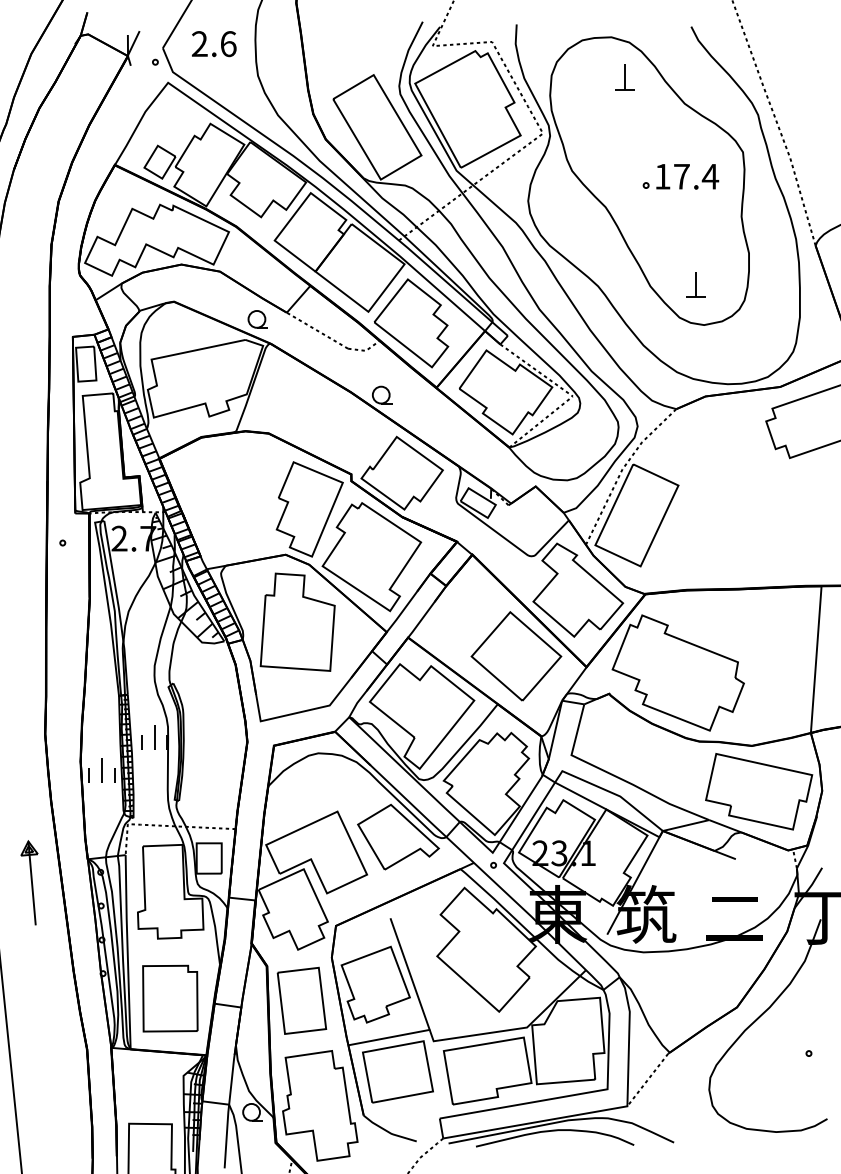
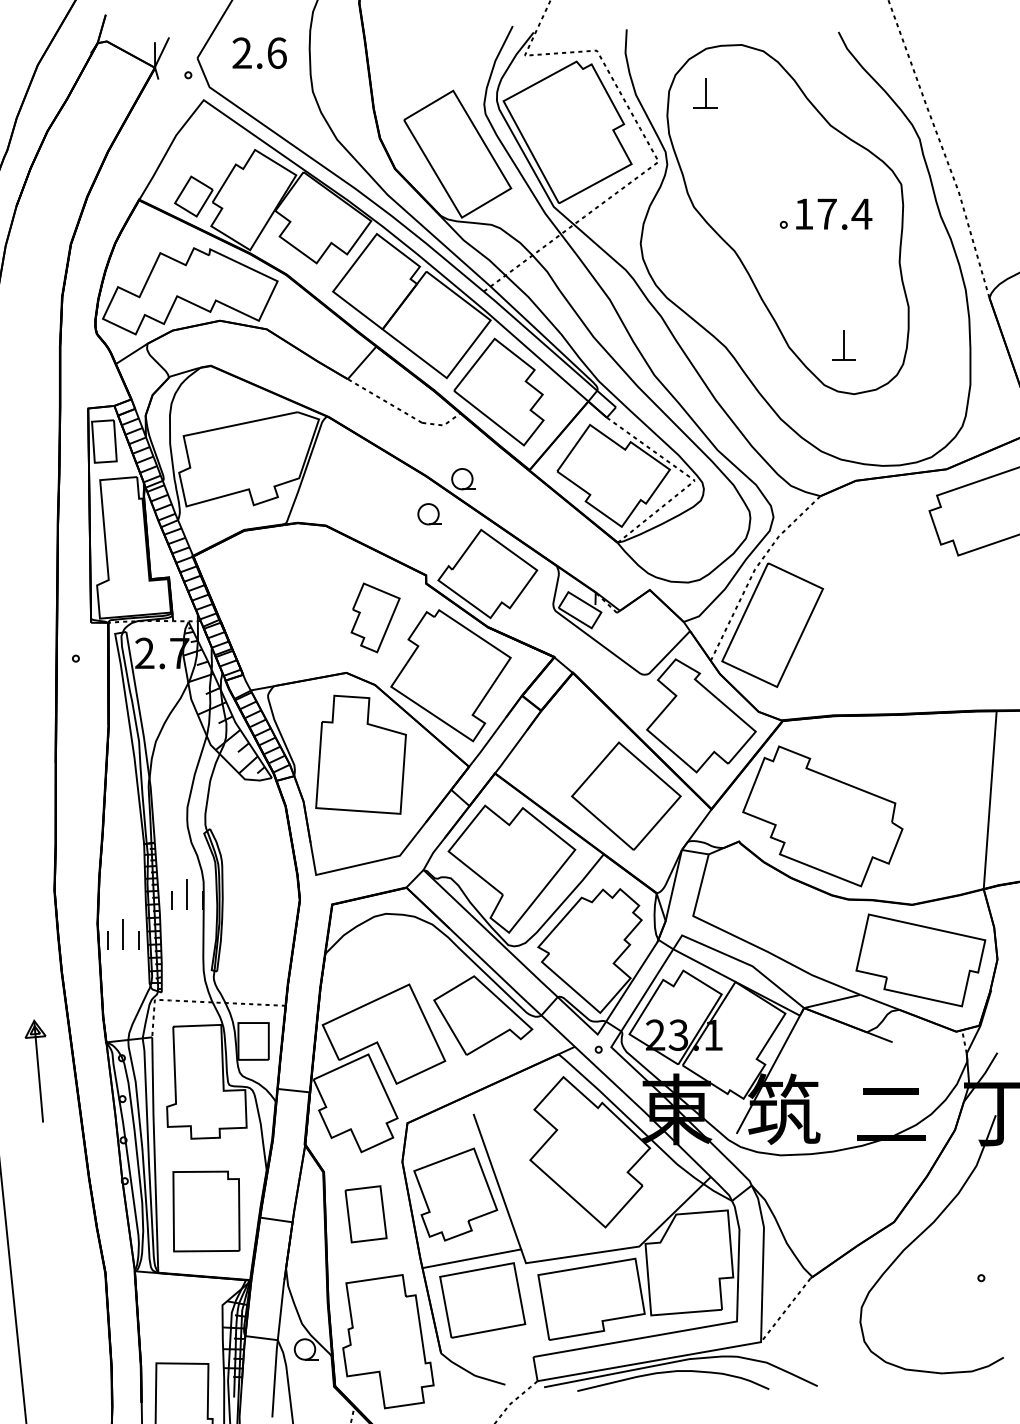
part: (625, 77) -> (705, 93), moved
part: (257, 319) -> (429, 514), moved
part: (309, 509) -> (375, 617), size x0.6
part: (301, 1001) -> (365, 1214), size x0.7

